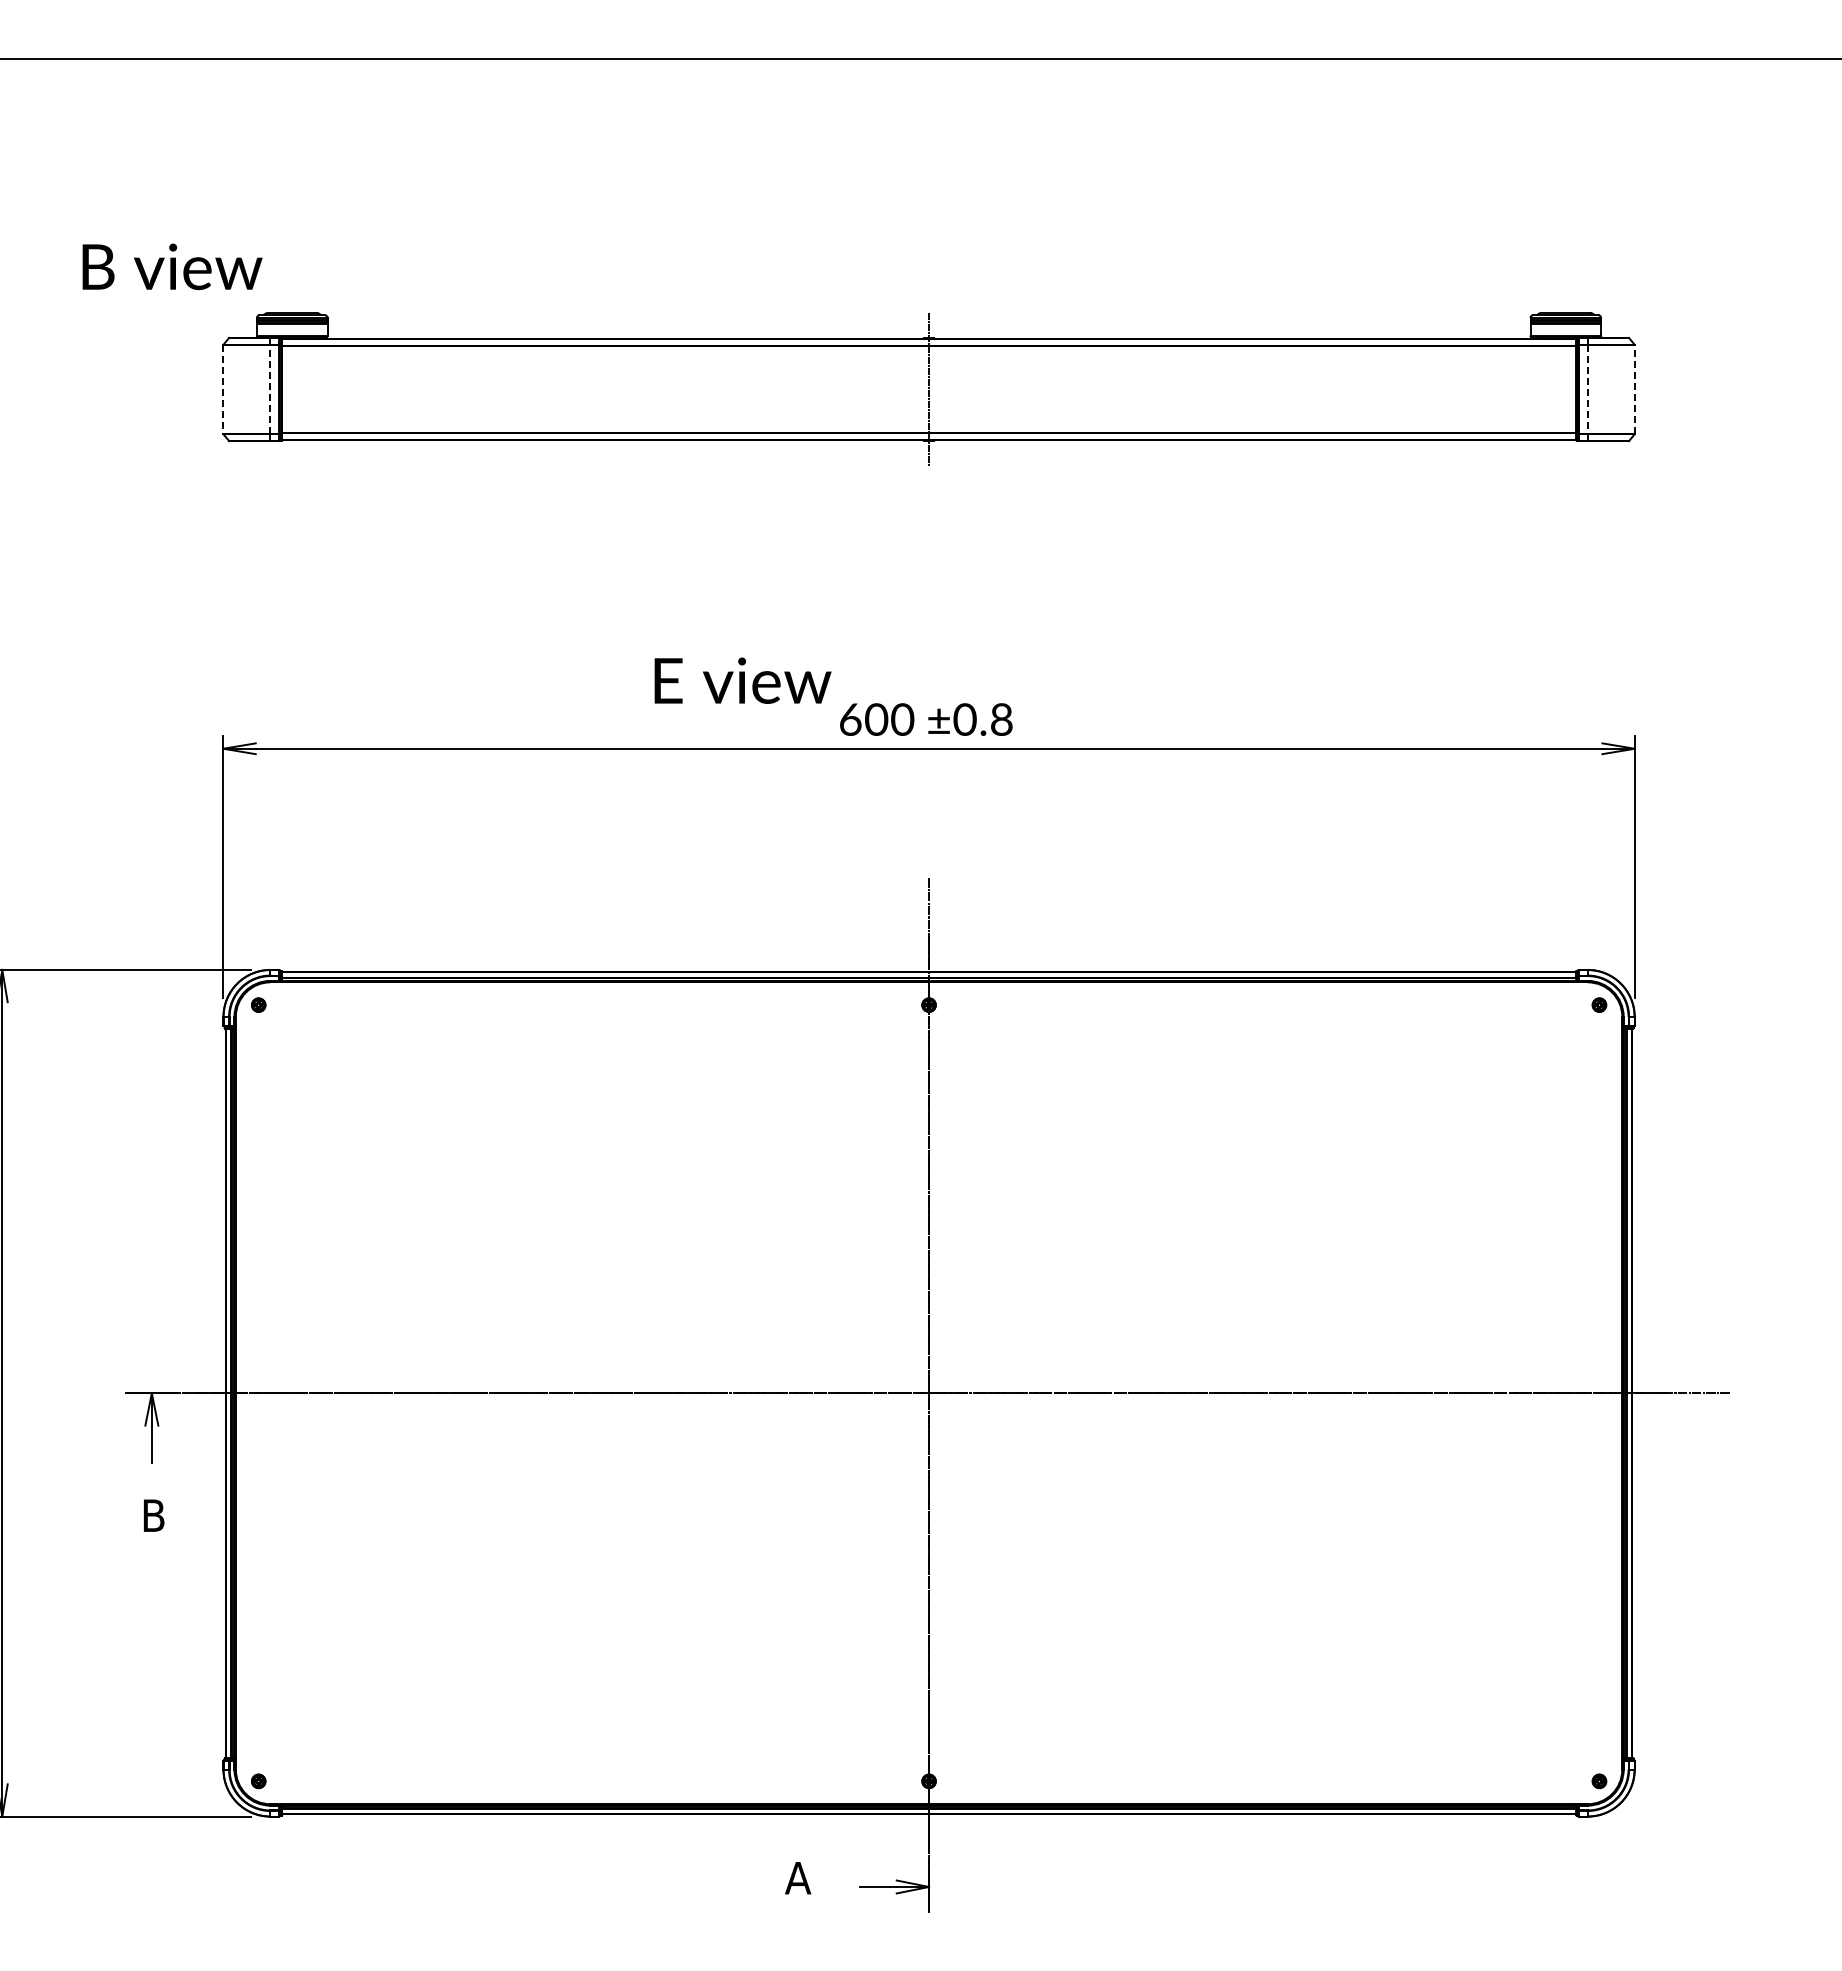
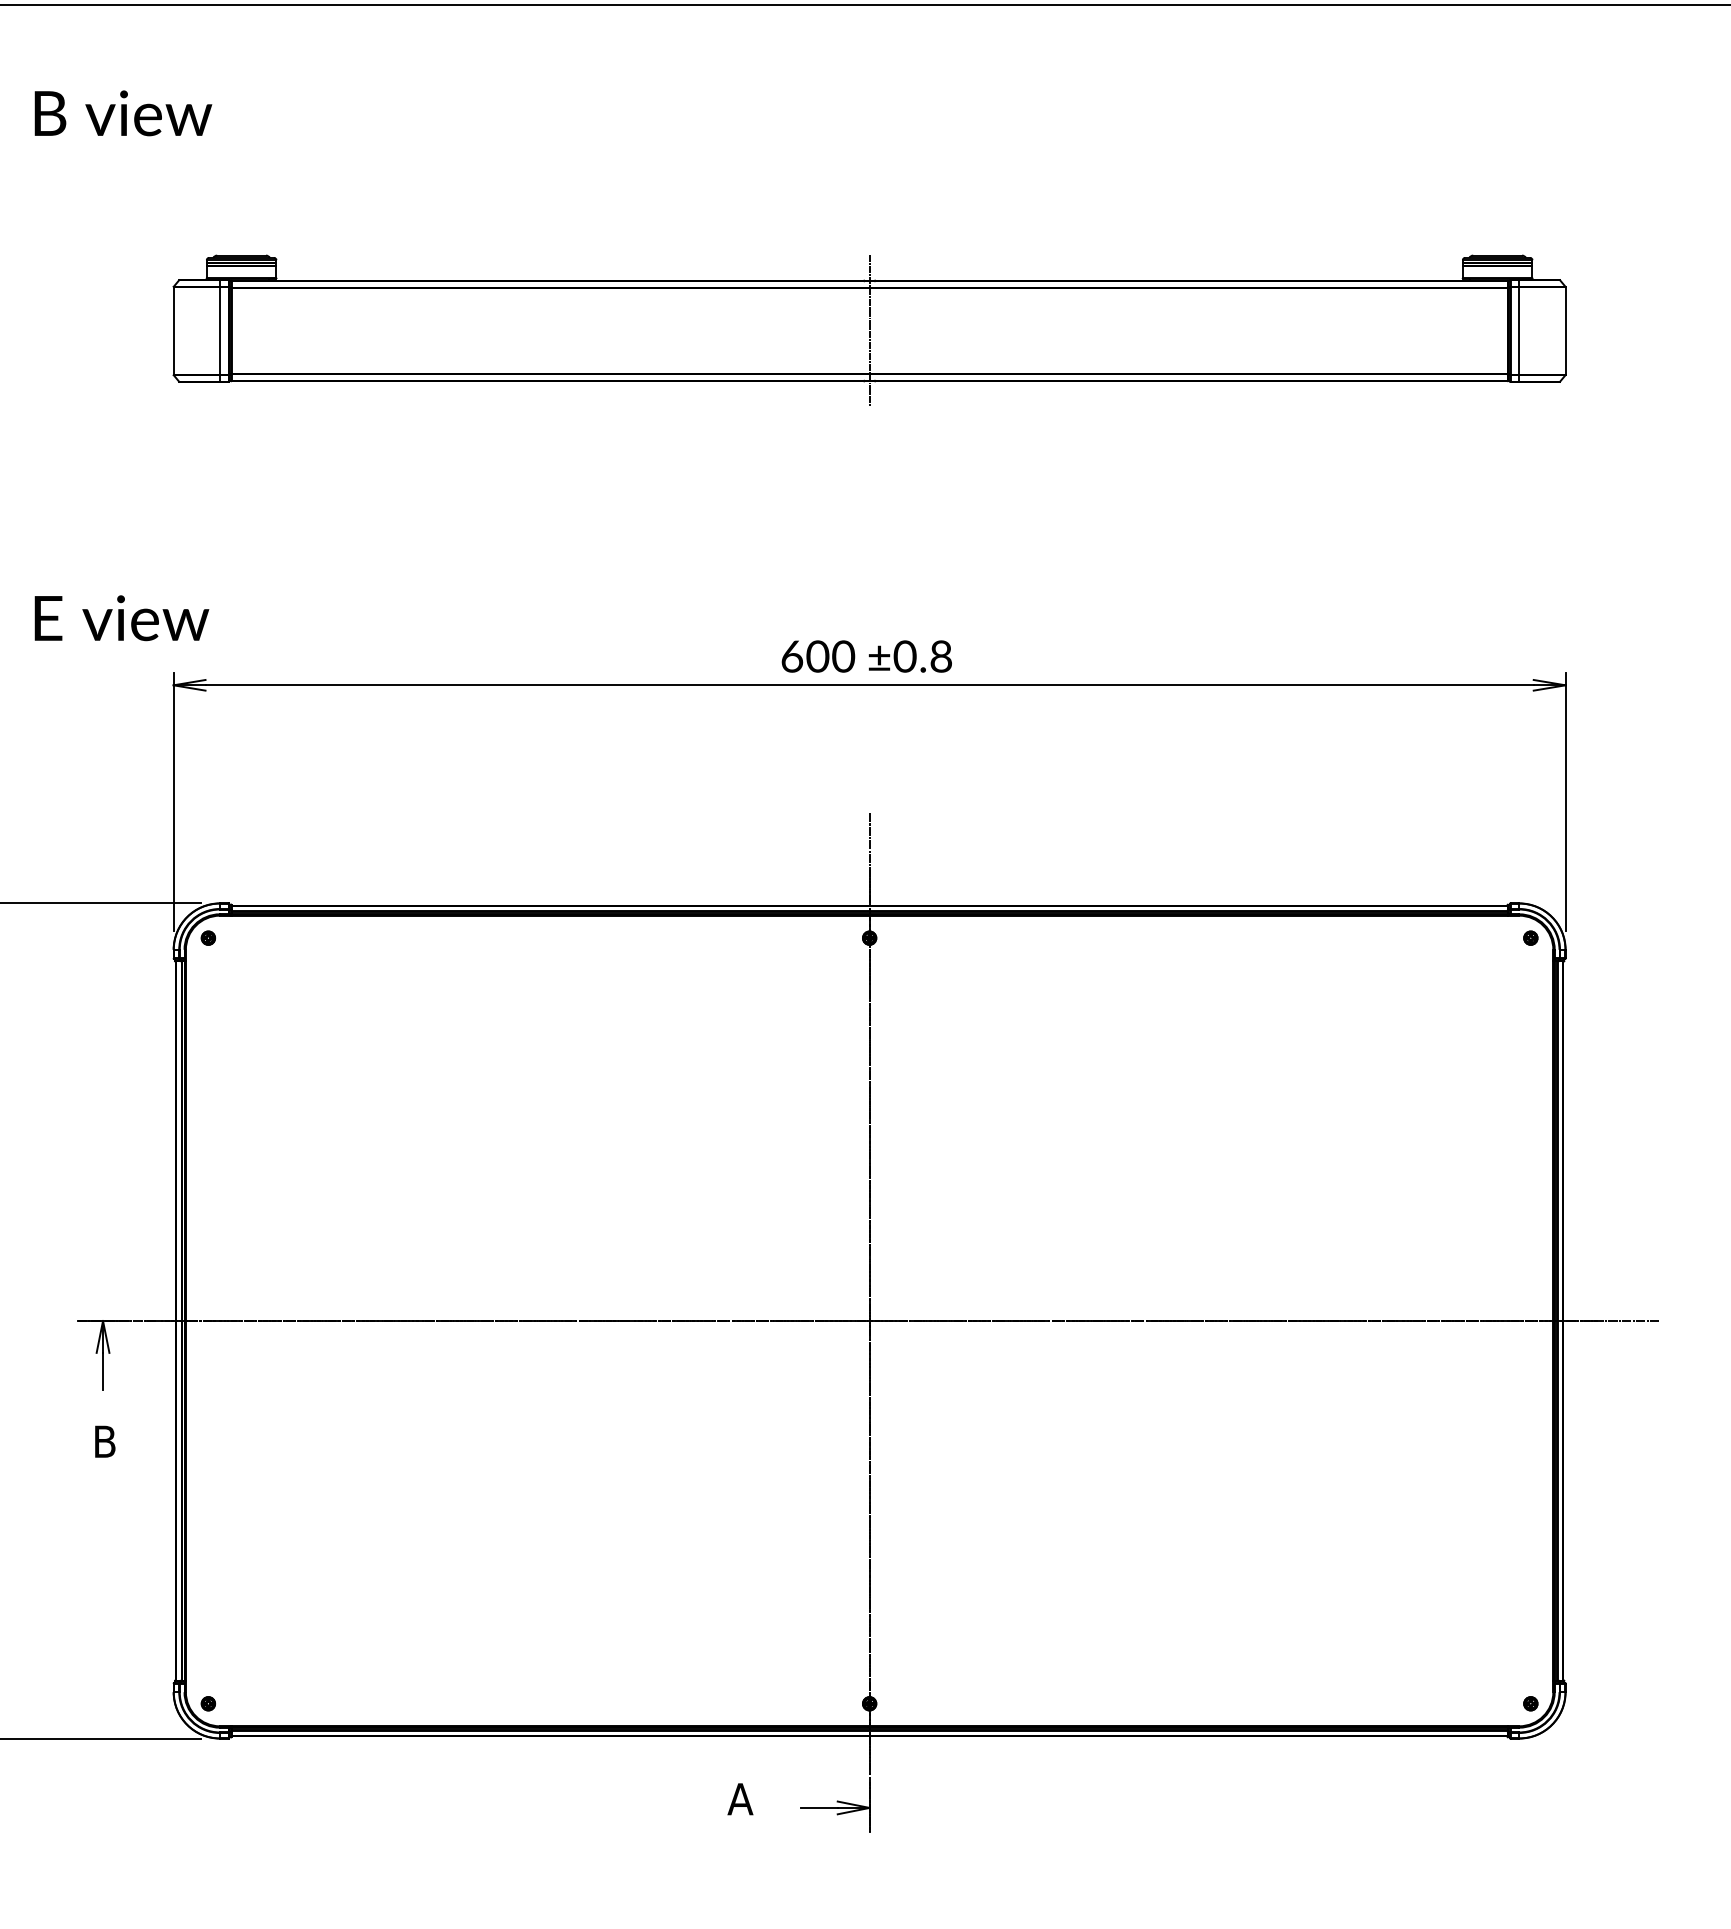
text: (172, 266) -> (123, 112), moved
line: (270, 389) -> (220, 330), dashed -> solid
line: (1634, 389) -> (1565, 330), dashed -> solid
line: (223, 390) -> (173, 331), dashed -> solid
line: (1587, 390) -> (1519, 331), dashed -> solid
text: (742, 680) -> (121, 617), moved

